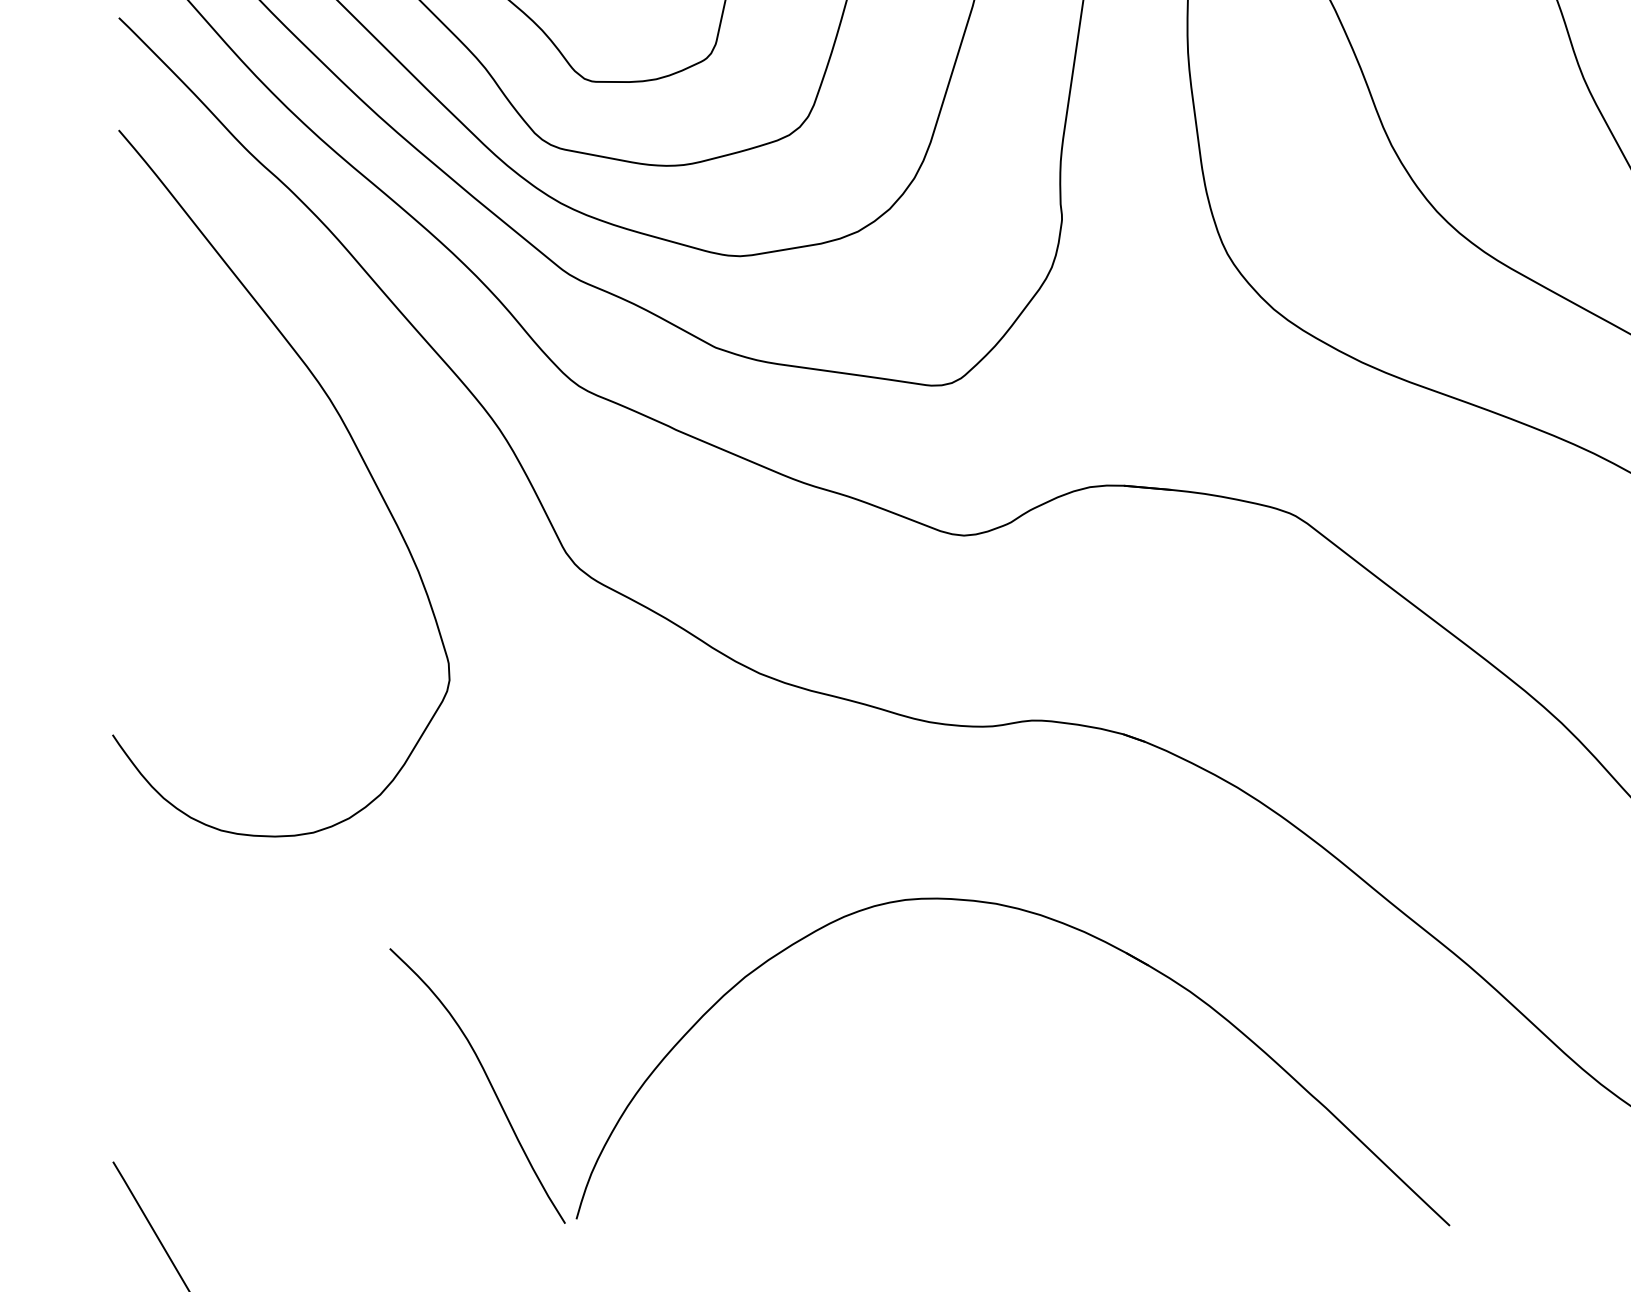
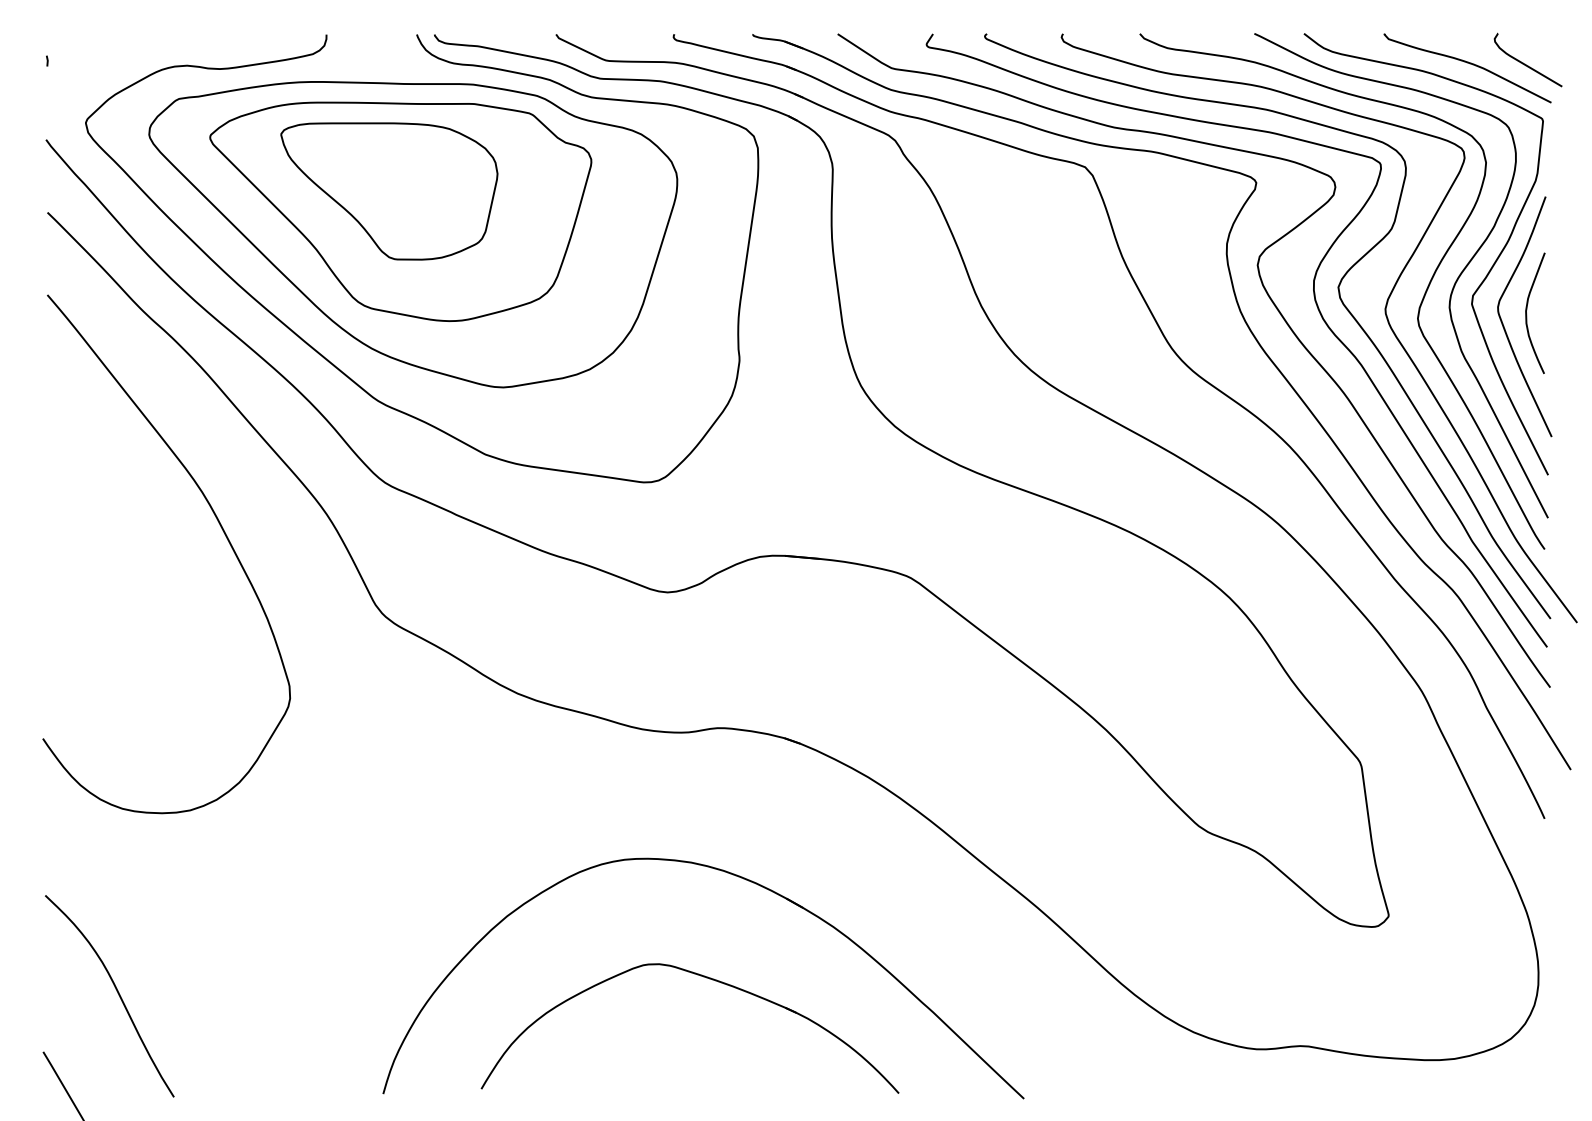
part: (1016, 1061) -> (706, 978), added
curve: (488, 1082) -> (117, 993), moved

